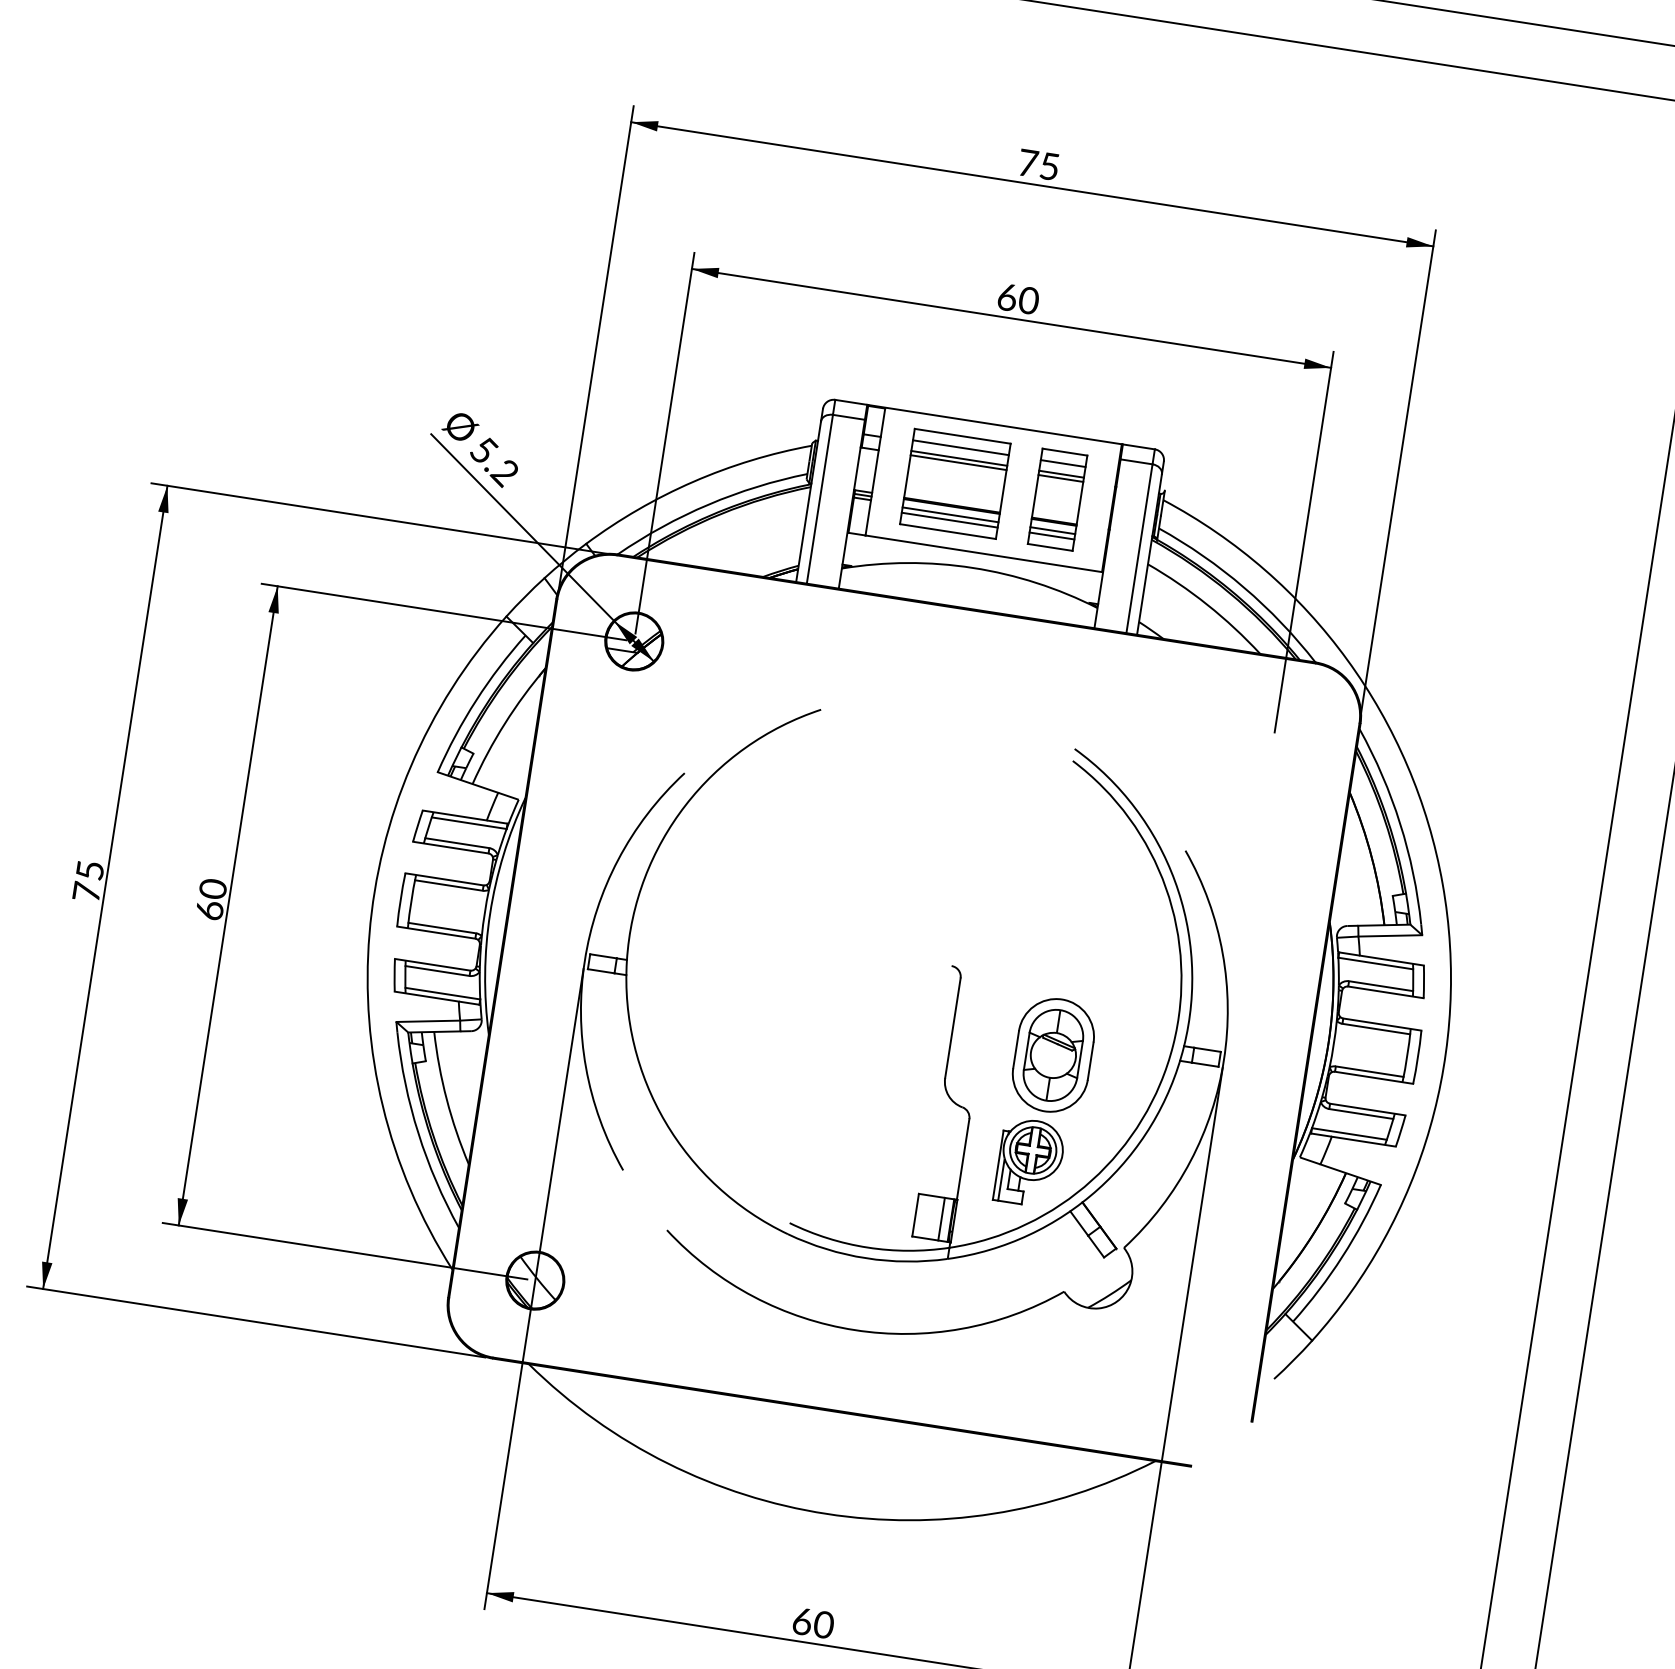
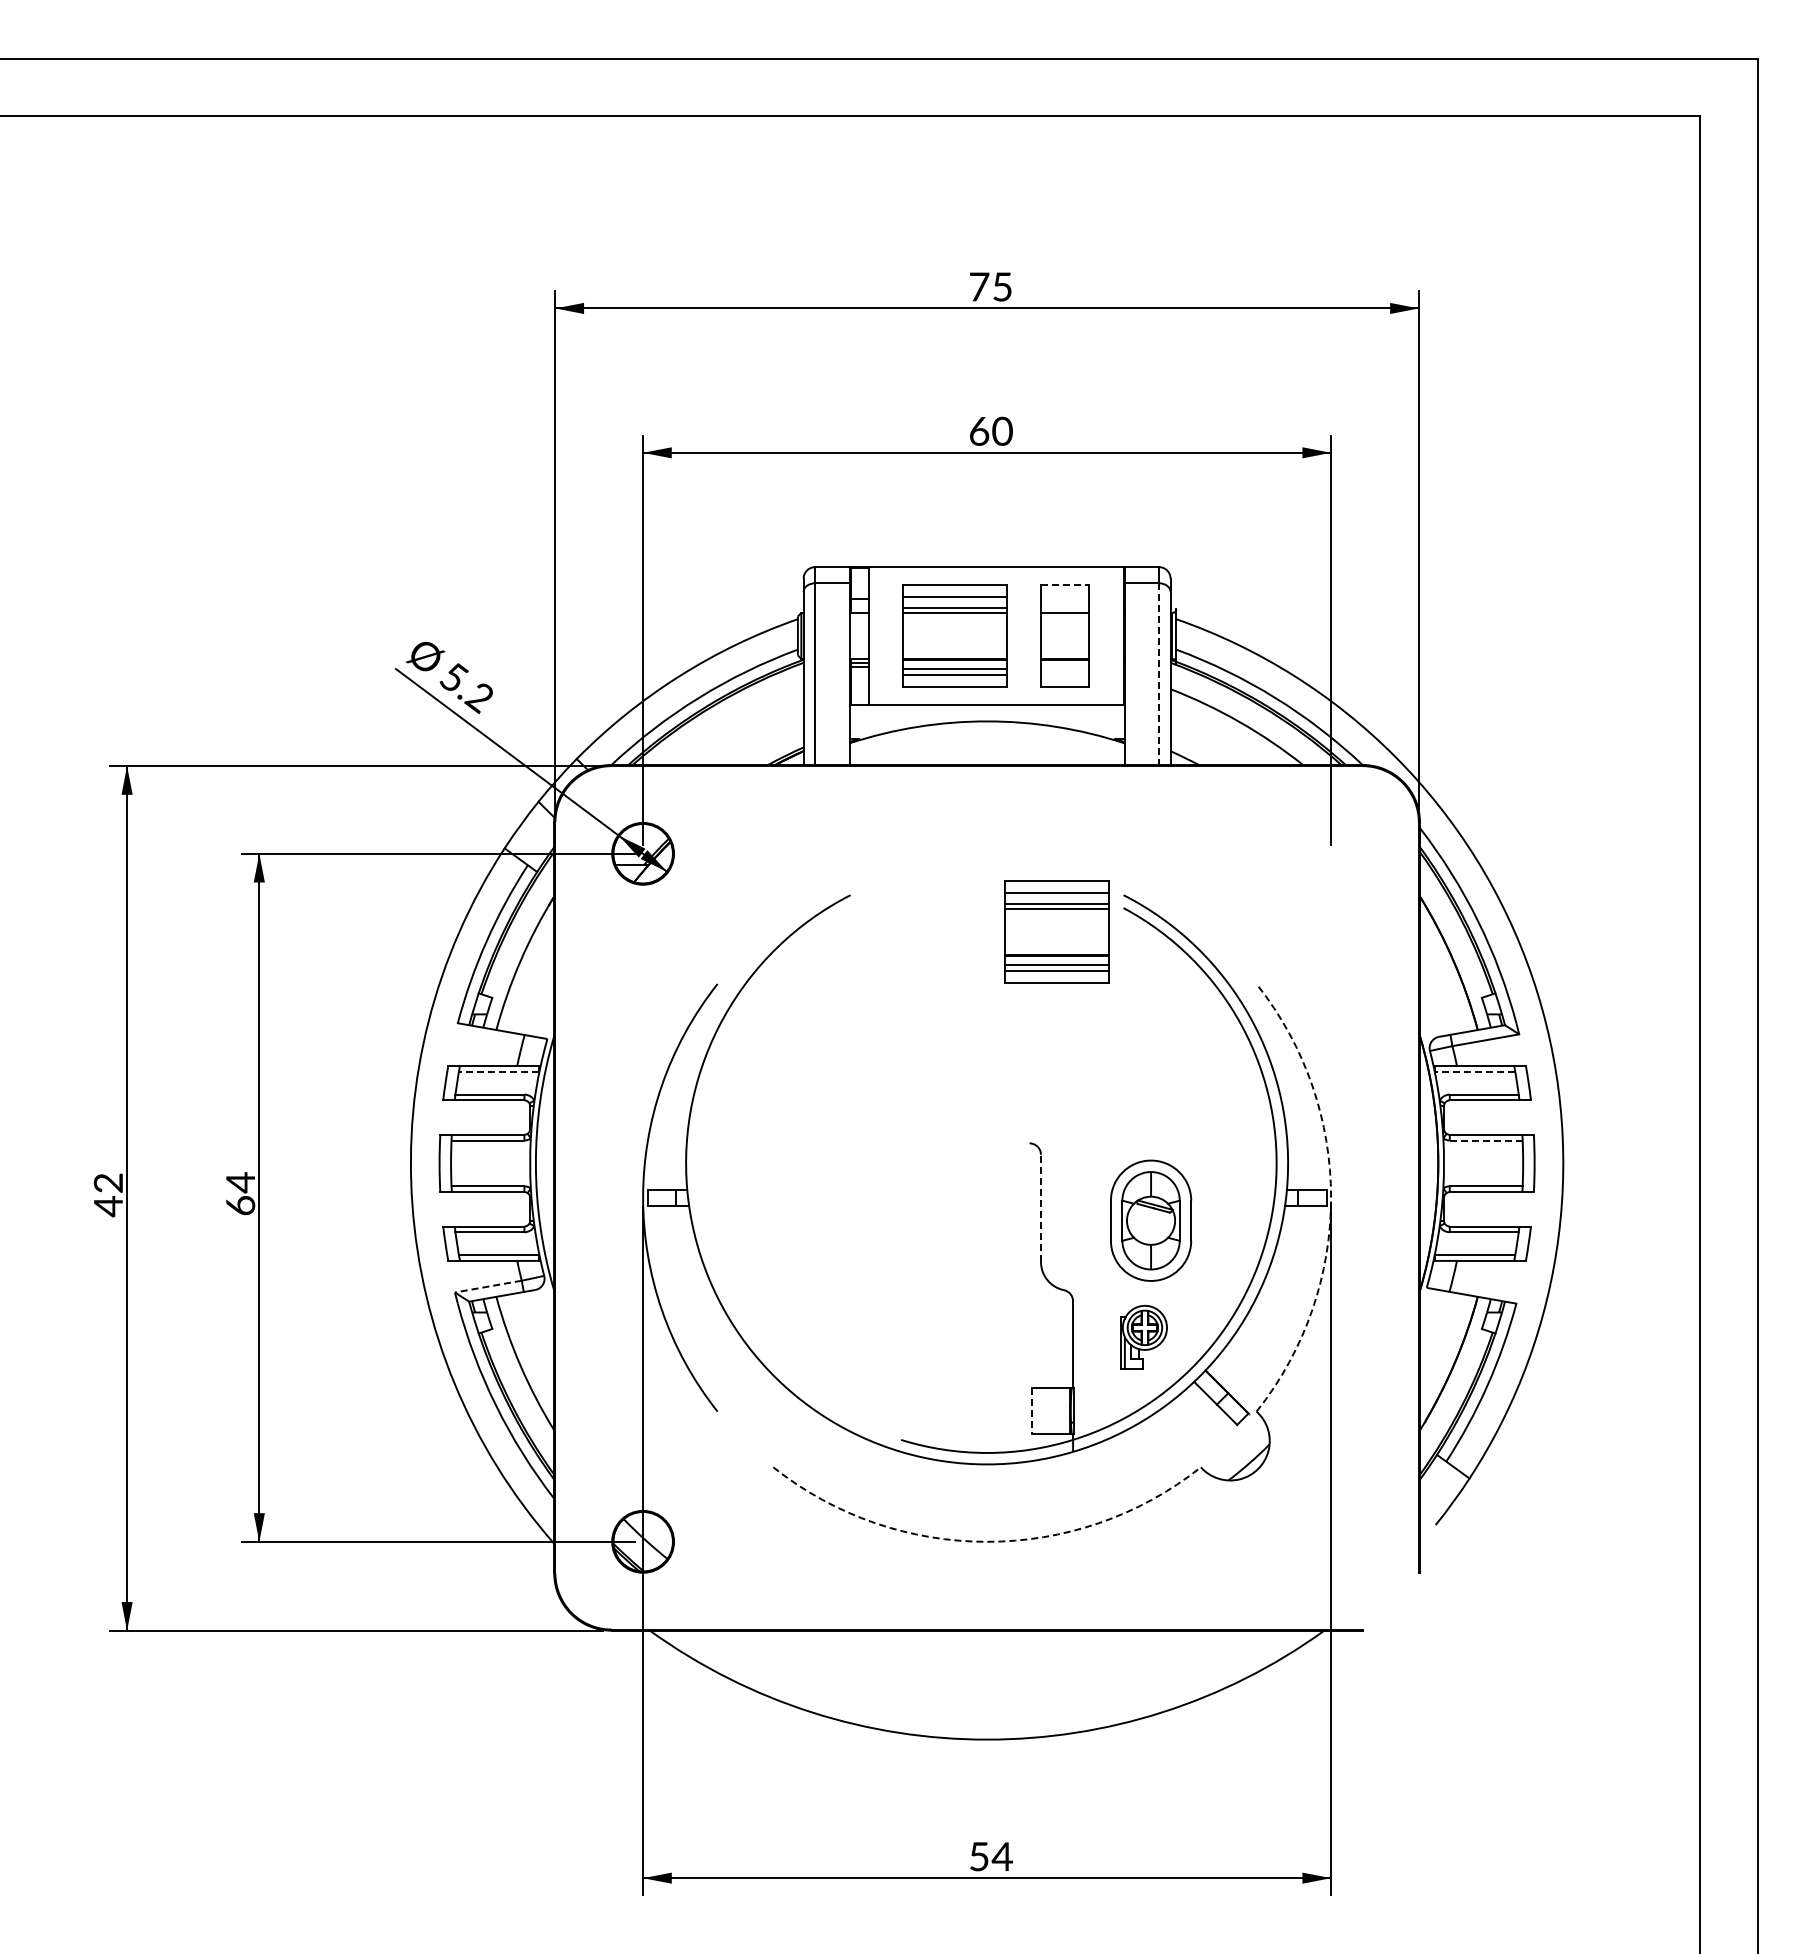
line: (1065, 452) -> (1065, 584), solid -> dashed
line: (1063, 464) -> (1065, 597), removed
line: (1061, 474) -> (1065, 608), removed
line: (1053, 530) -> (1065, 669), removed
line: (1052, 535) -> (1065, 674), removed
line: (1139, 549) -> (1159, 674), solid -> dashed
part: (1007, 773) -> (1056, 931), added
line: (468, 822) -> (498, 1071), solid -> dashed
text: (87, 881) -> (107, 1195), 75 -> 42
text: (212, 888) -> (240, 1182), 60 -> 64
line: (1375, 963) -> (1474, 1071), solid -> dashed
line: (428, 1021) -> (488, 1286), solid -> dashed
line: (953, 1028) -> (1041, 1208), solid -> dashed
line: (1375, 1028) -> (1485, 1140), solid -> dashed
arc: (1224, 1059) -> (1331, 1197), solid -> dashed
part: (1029, 1161) -> (1143, 1336), size x0.7
line: (915, 1215) -> (1032, 1411), solid -> dashed
line: (941, 1219) -> (1060, 1411), removed
arc: (855, 1329) -> (987, 1541), solid -> dashed
text: (813, 1623) -> (991, 1856), 60 -> 54

